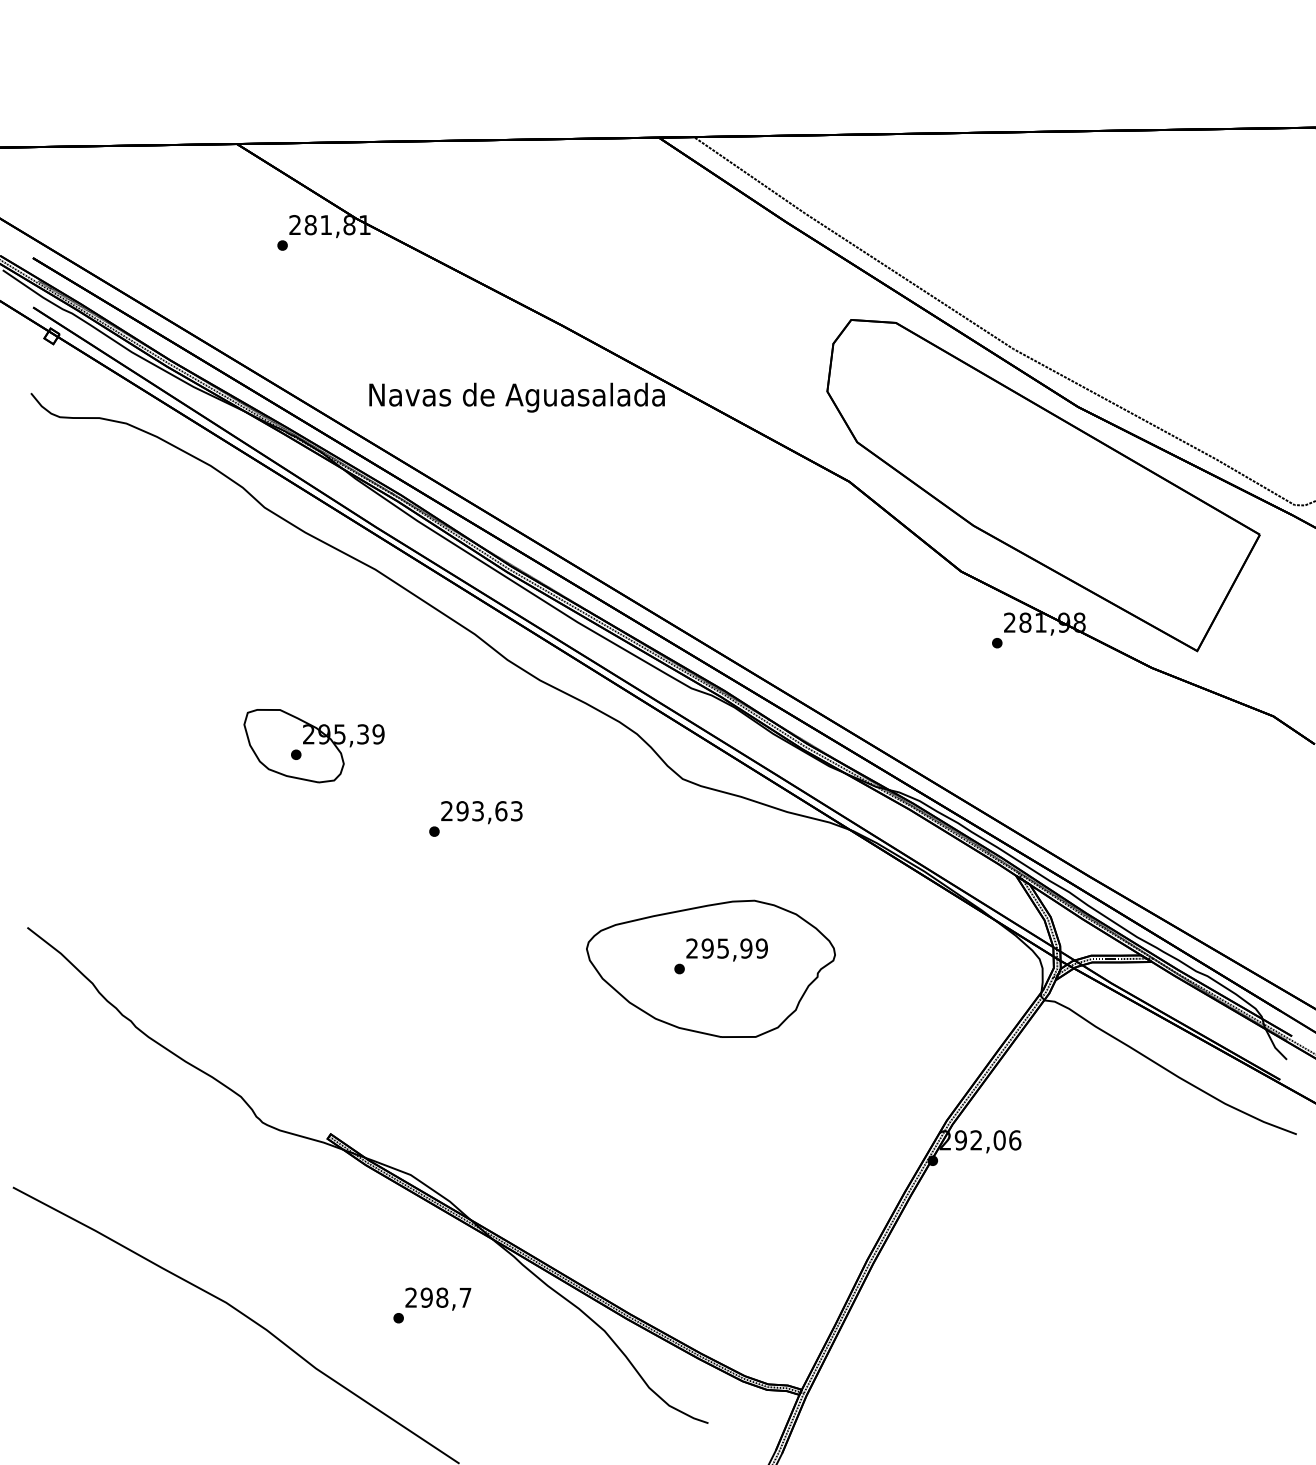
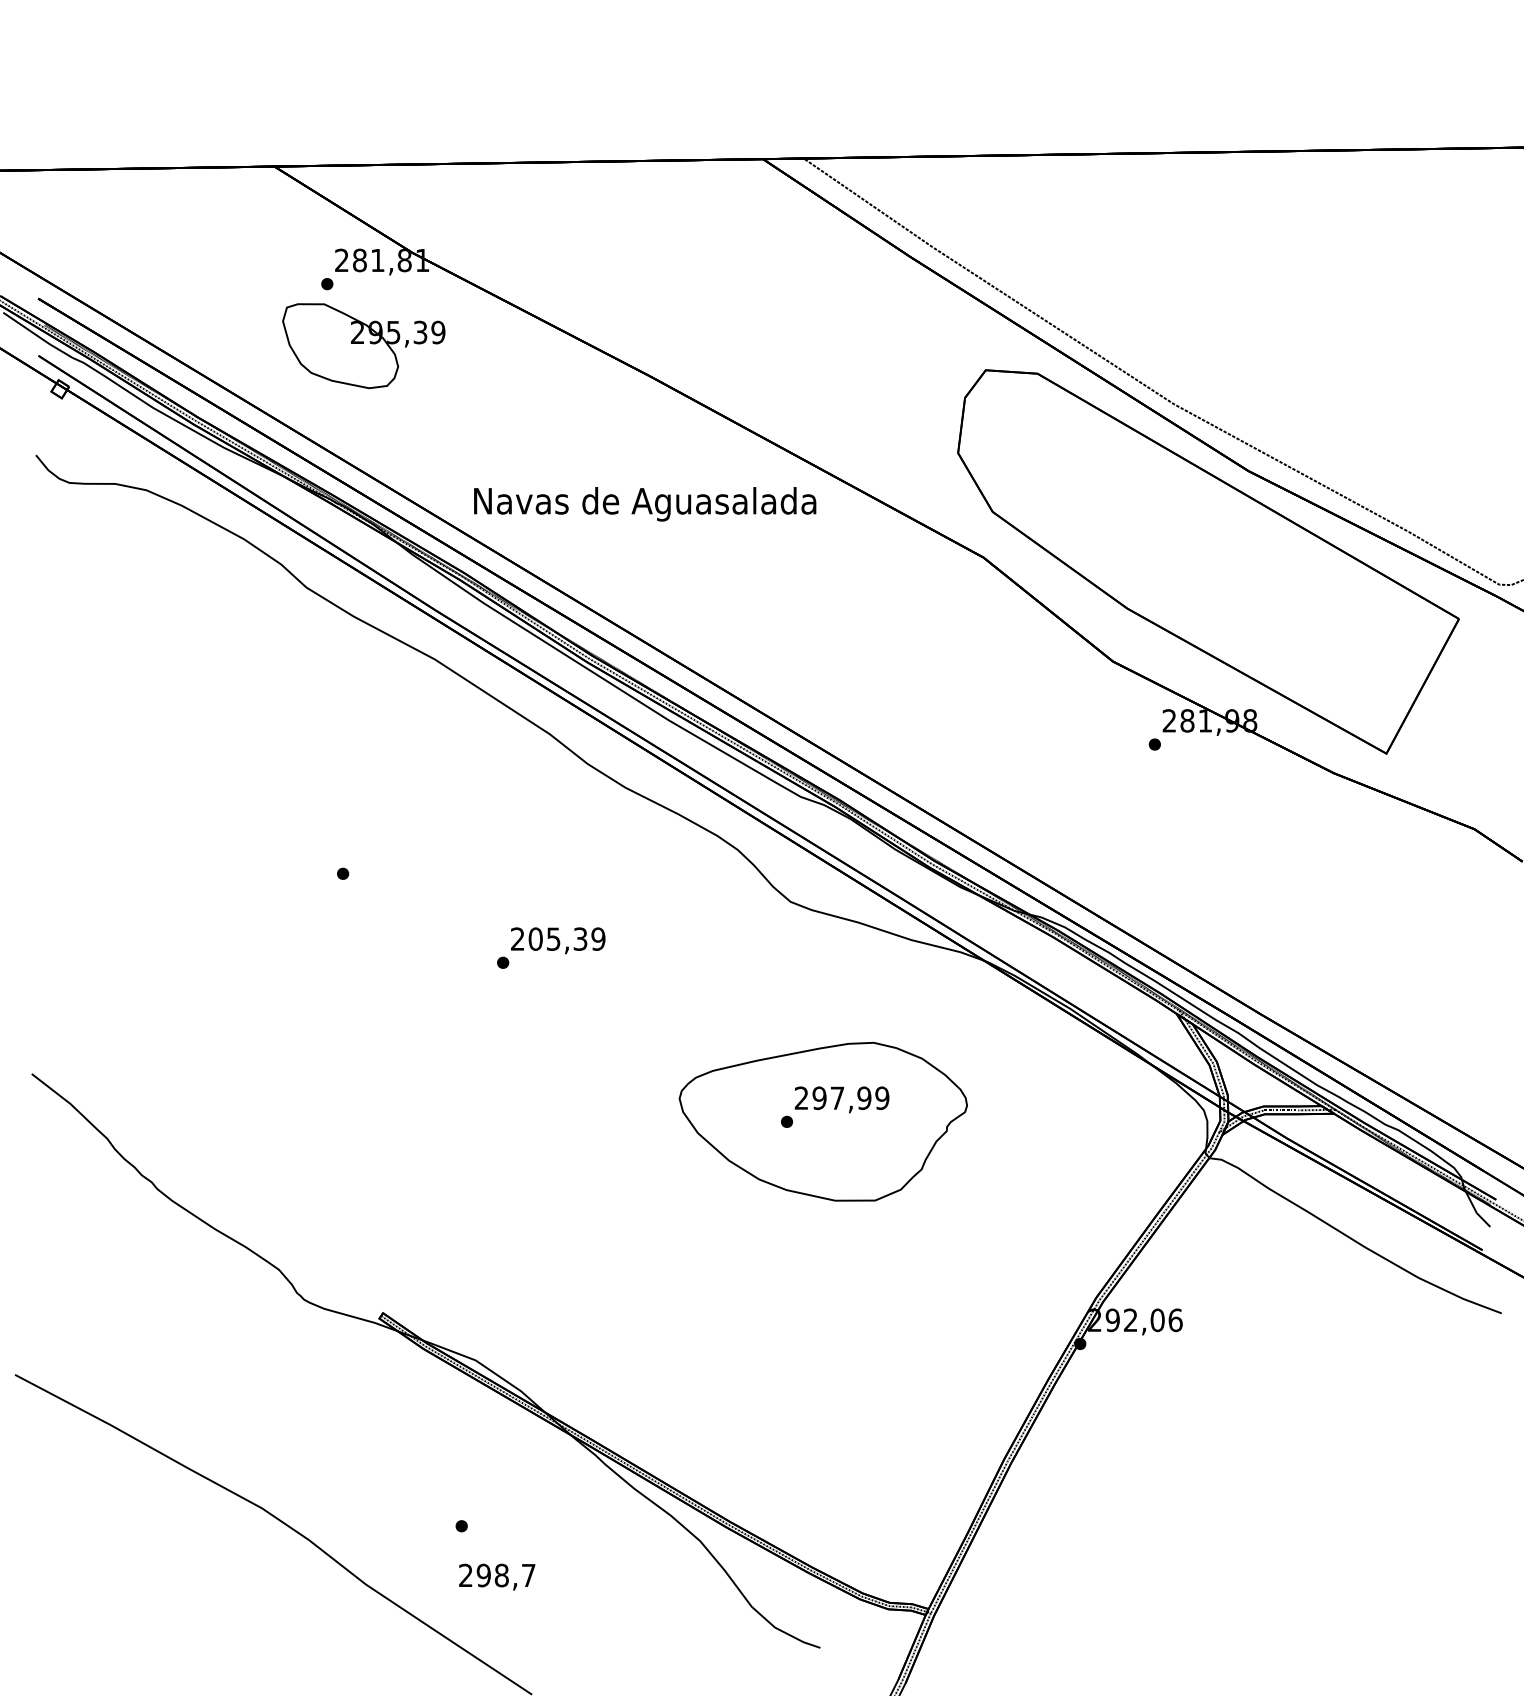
text: (516, 397) -> (644, 504), moved
part: (313, 746) -> (363, 346), moved
text: (489, 811) -> (566, 939), 293,63 -> 205,39
text: (722, 948) -> (836, 1098), 295,99 -> 297,99
text: (438, 1298) -> (497, 1576), moved

